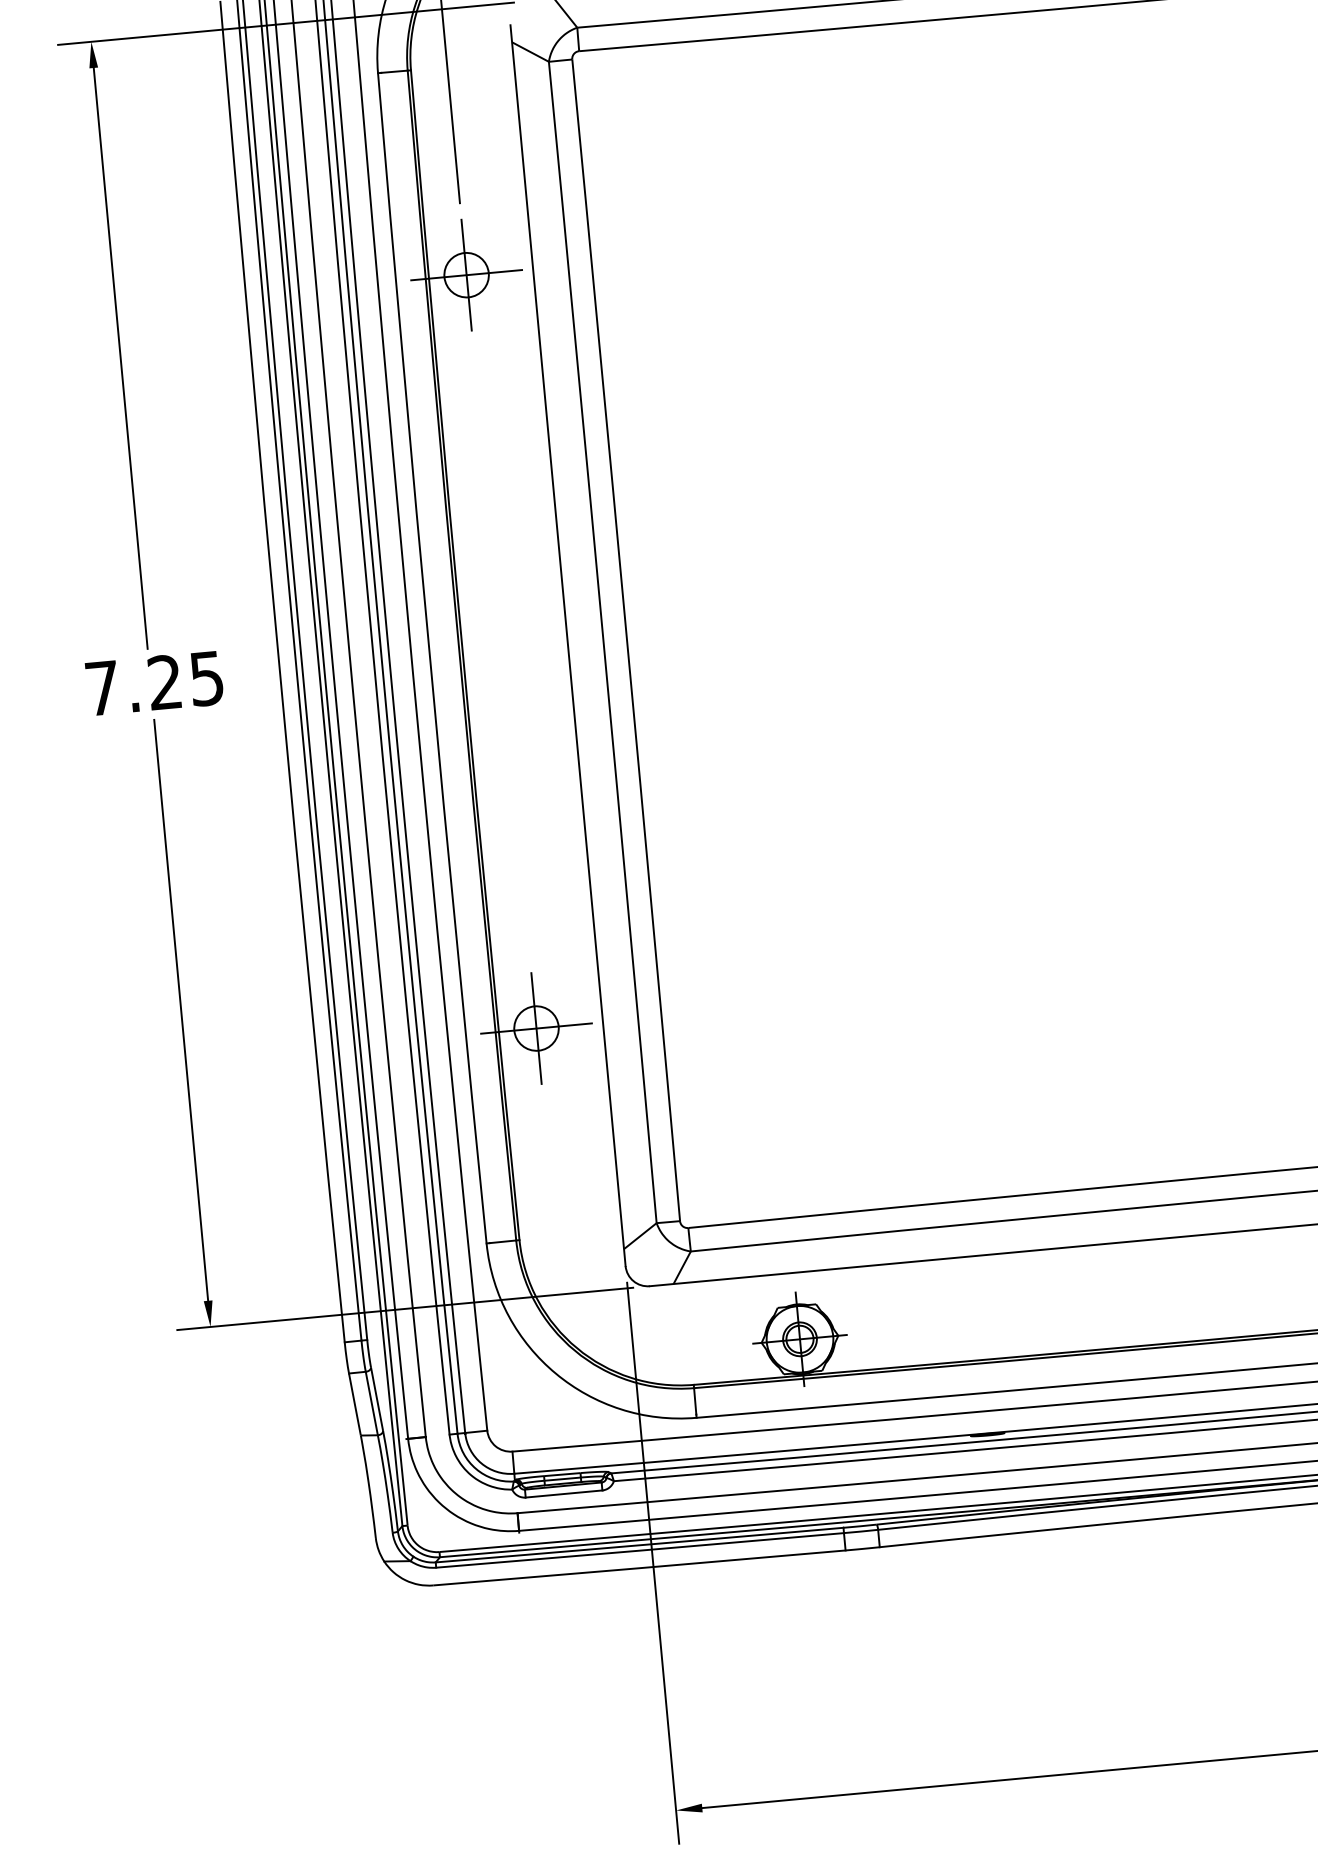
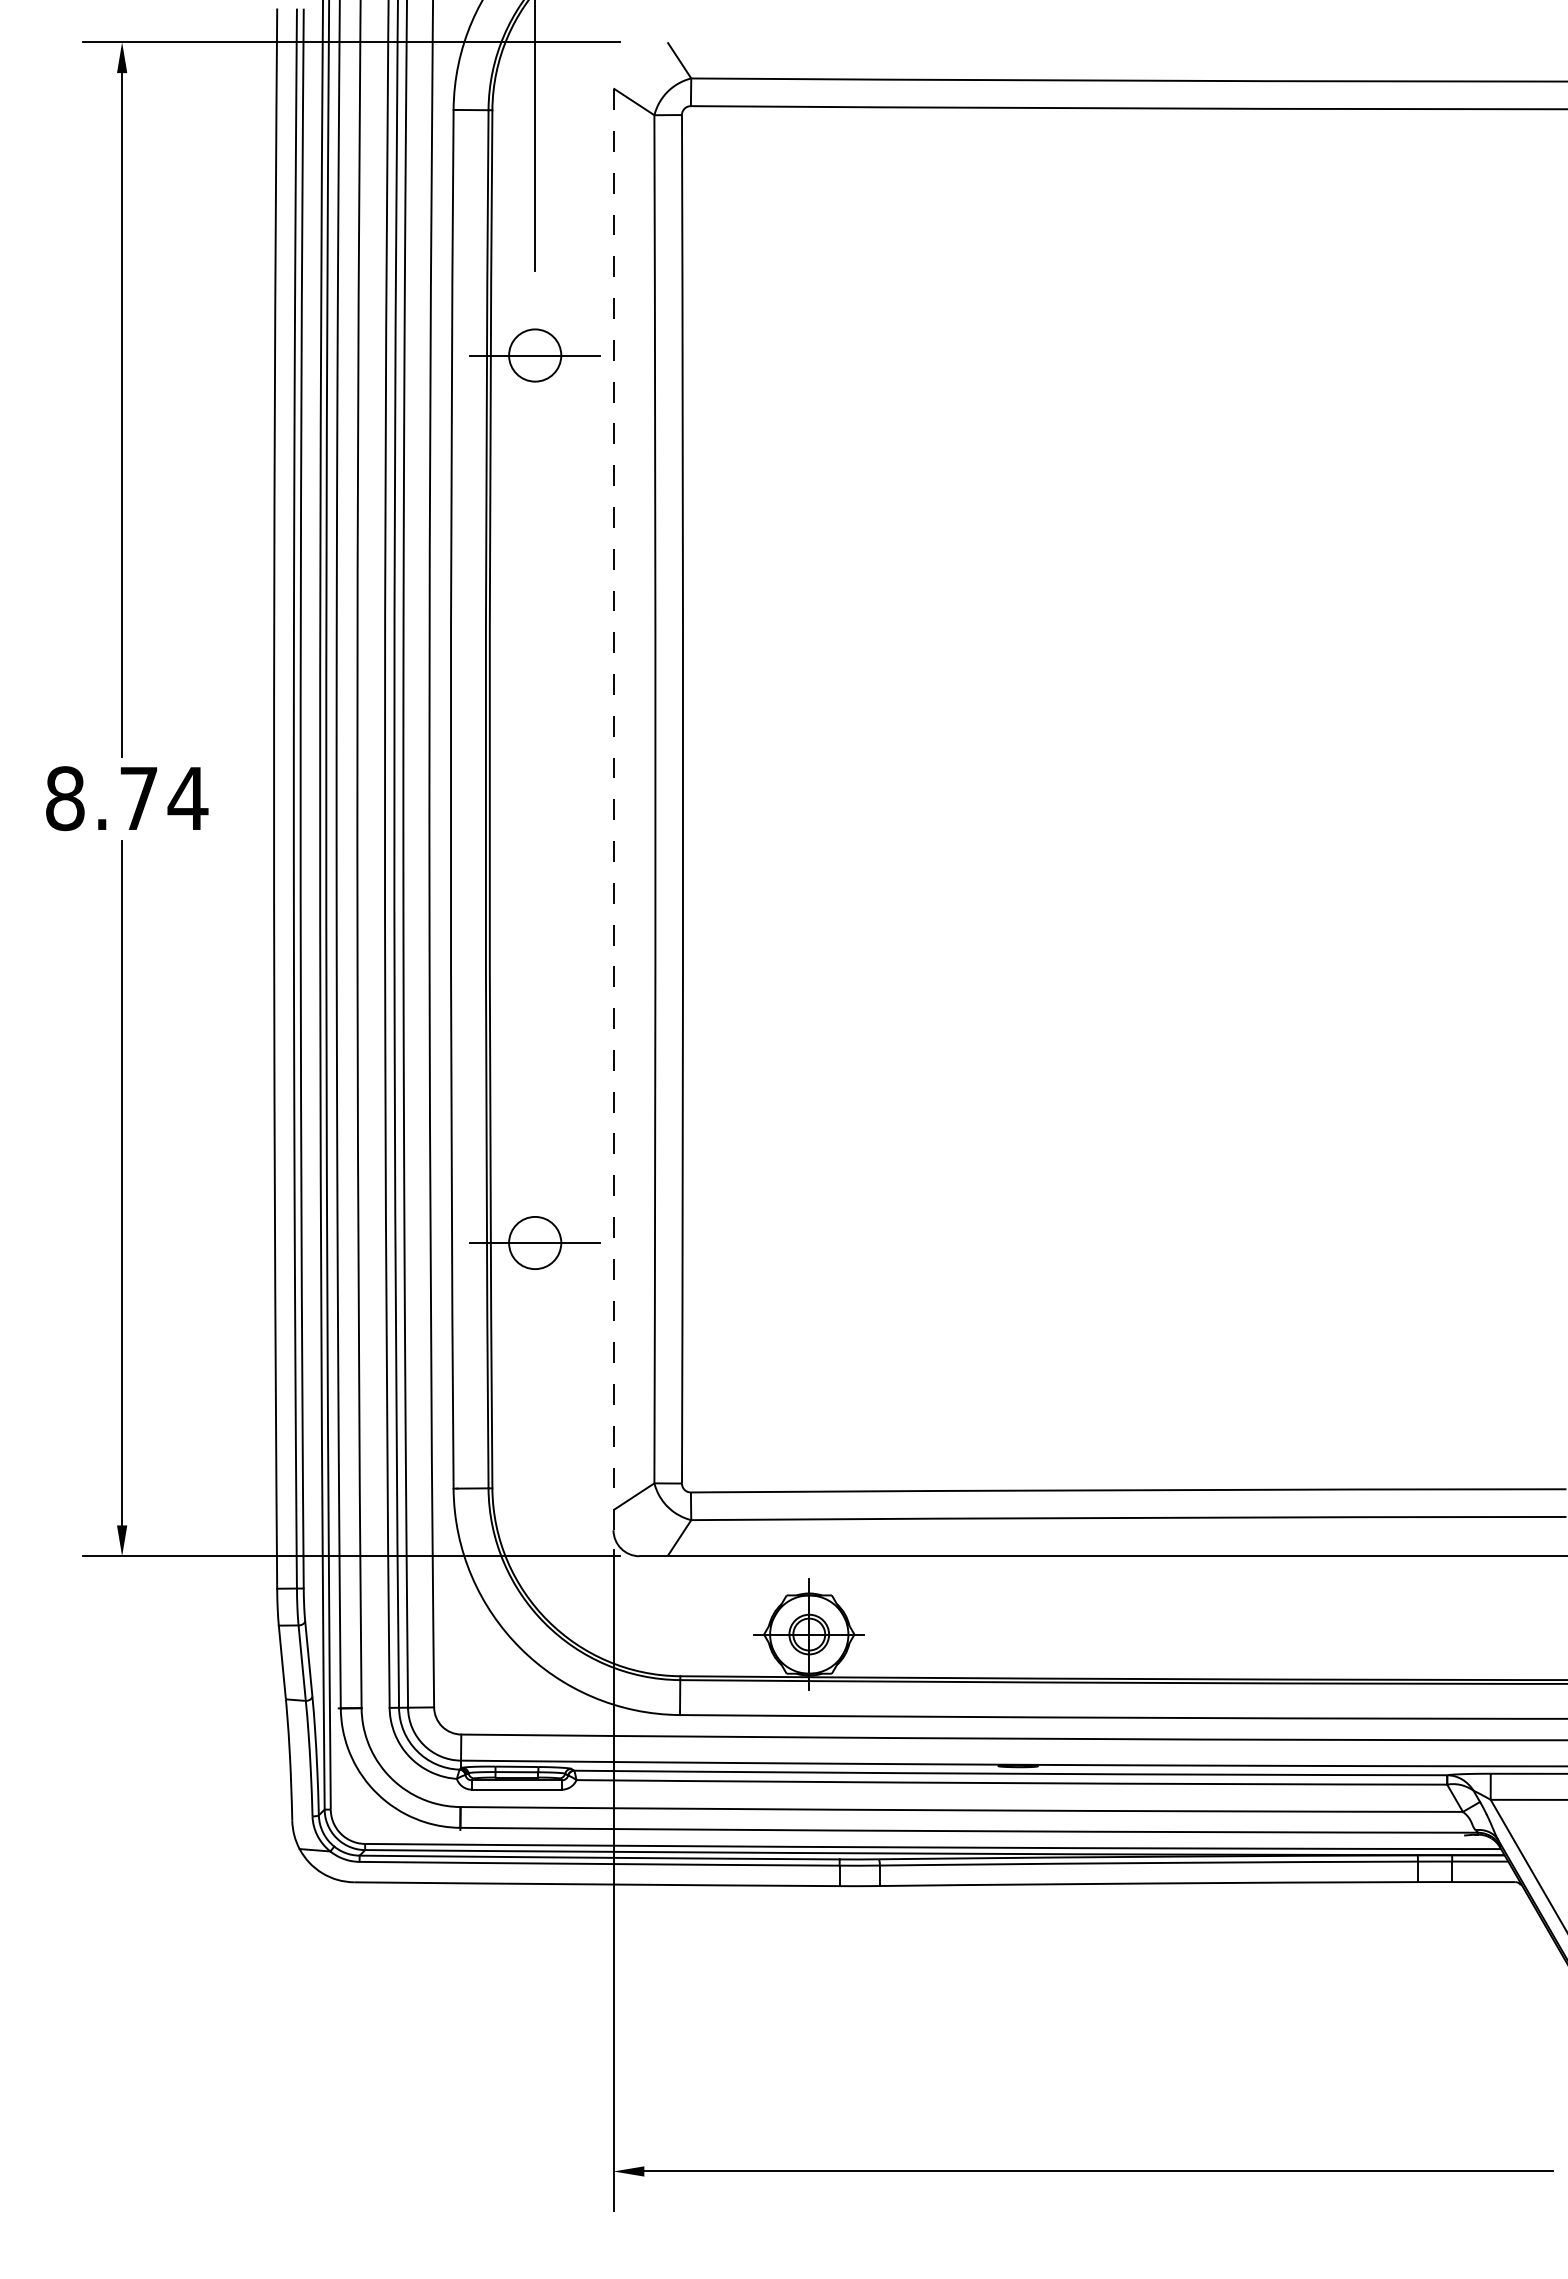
line: (466, 275) -> (535, 355), removed
line: (568, 645) -> (613, 799), solid -> dashed
text: (155, 683) -> (127, 798), 7.25 -> 8.74
line: (536, 1028) -> (535, 1242), removed

